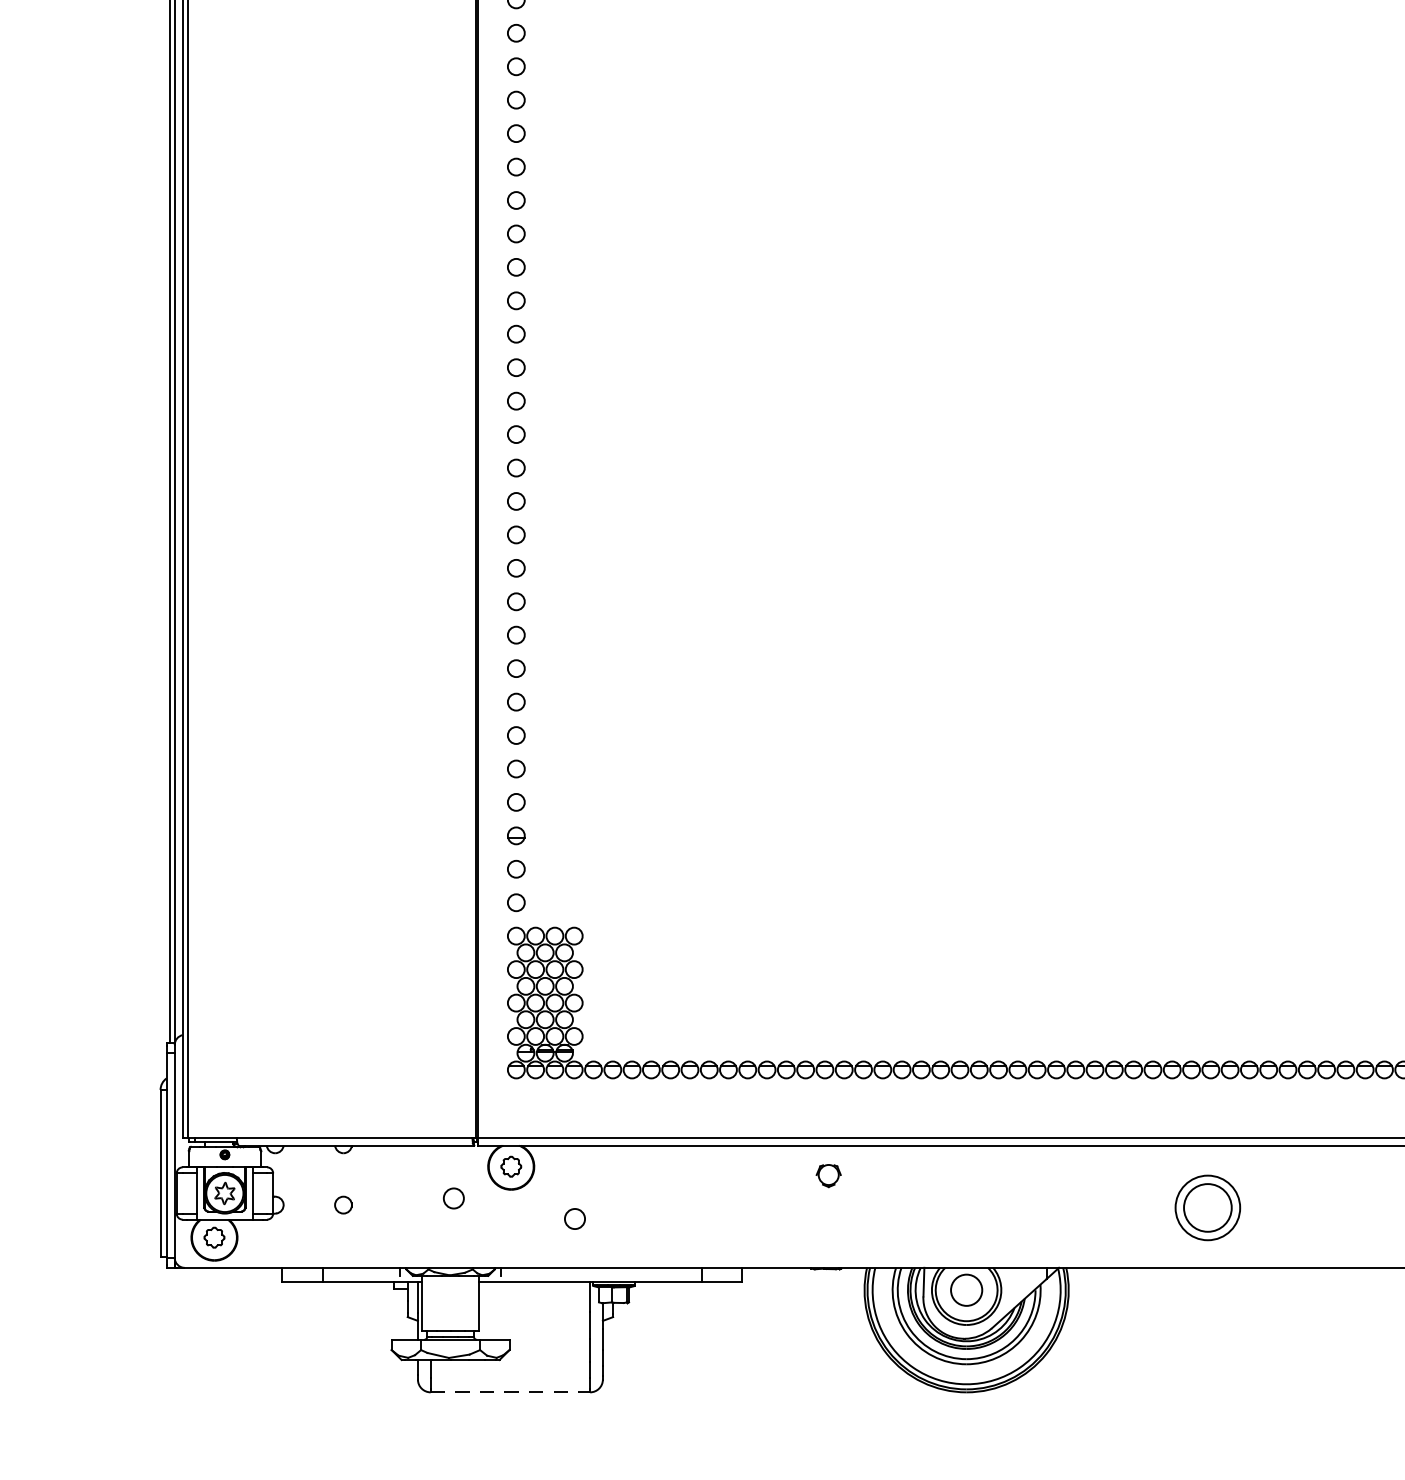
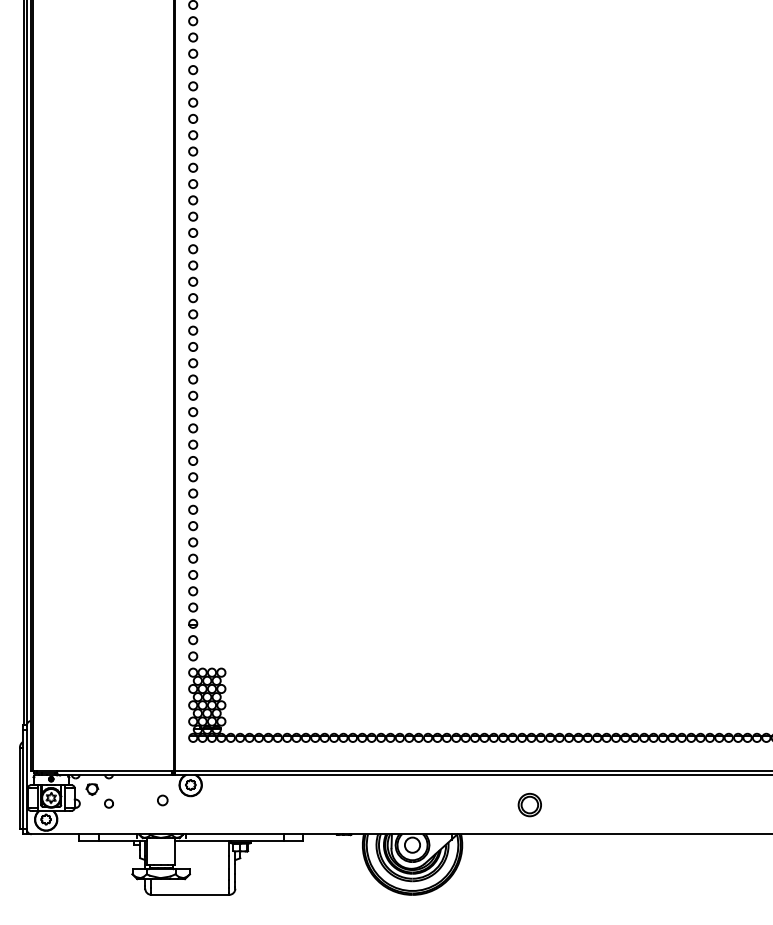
part: (829, 1175) -> (92, 789), moved
part: (1206, 1206) -> (529, 804), size x0.71
circle: (574, 1219) -> (221, 810), removed
line: (510, 1391) -> (190, 894), dashed -> solid

